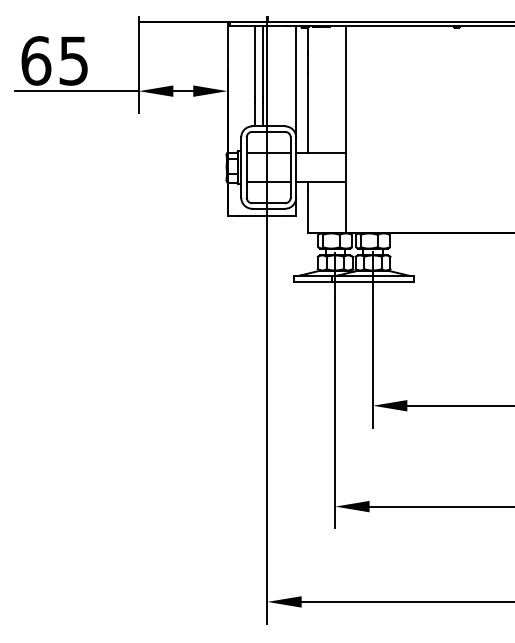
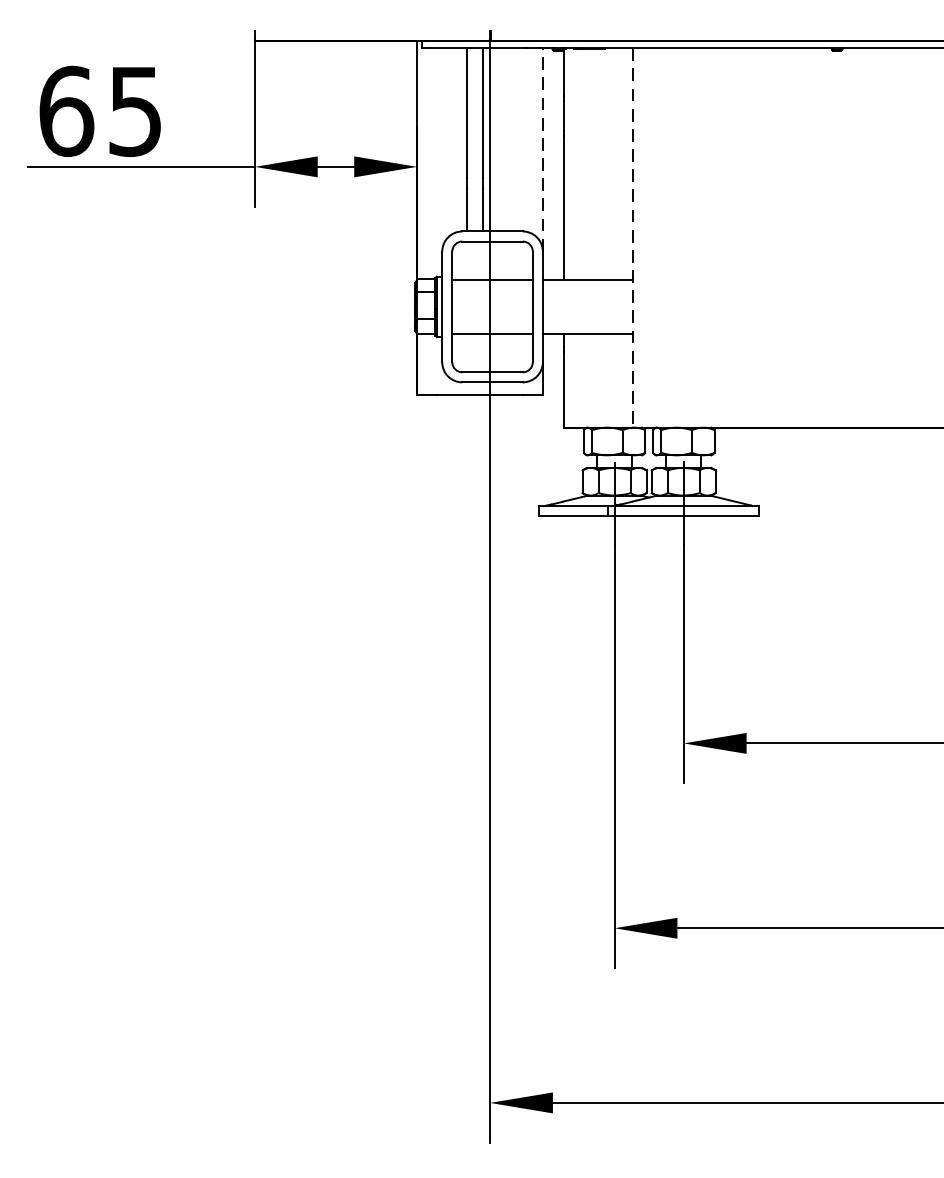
line: (296, 81) -> (543, 149), solid -> dashed
line: (345, 130) -> (633, 238), solid -> dashed

